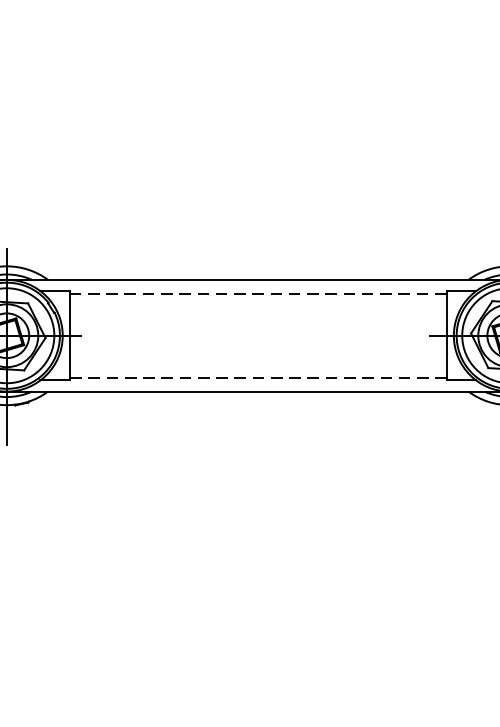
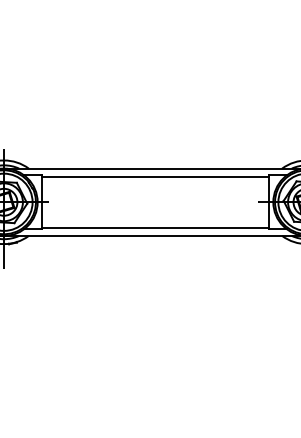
line: (258, 294) -> (155, 177), dashed -> solid
line: (258, 377) -> (155, 227), dashed -> solid

